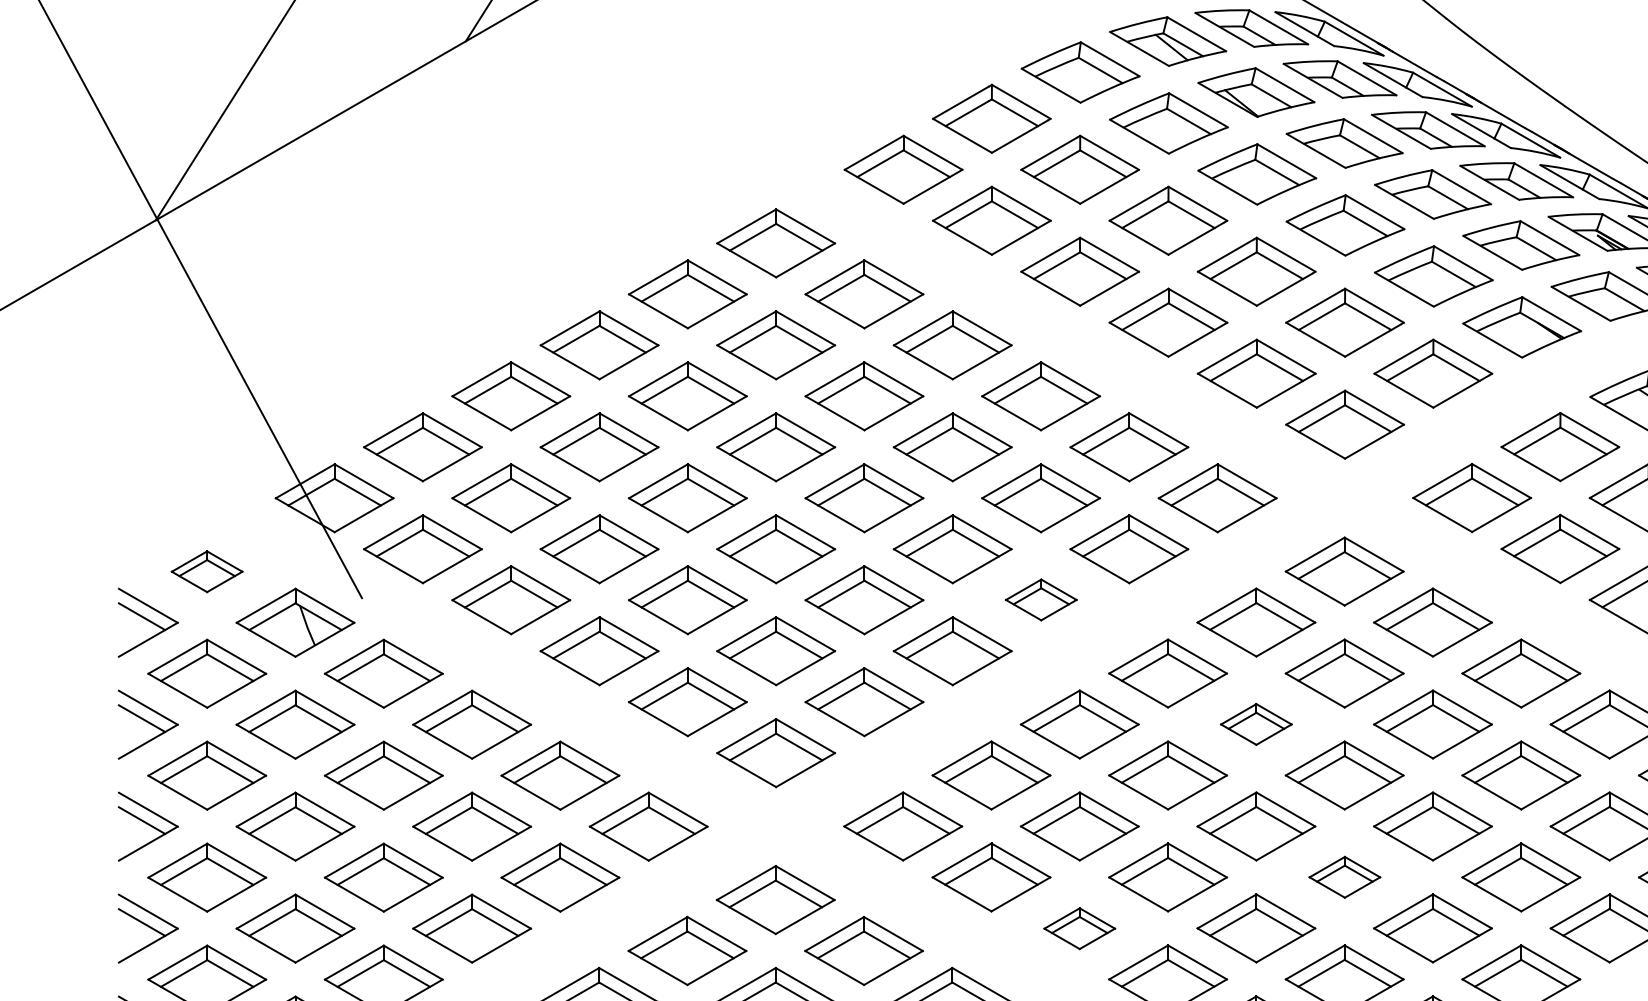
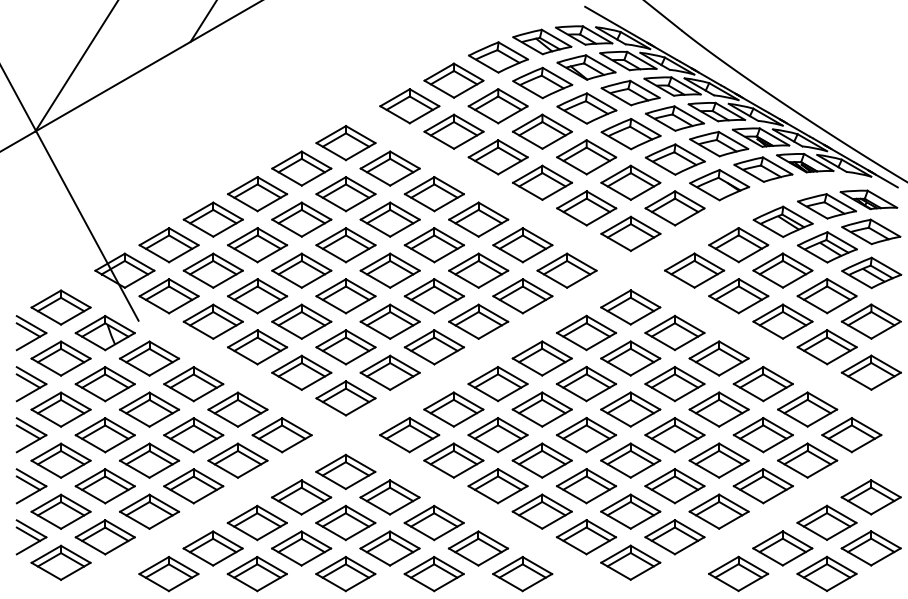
part: (206, 571) -> (60, 307), size x1.67
part: (1040, 599) -> (478, 321), size x1.67
part: (1256, 723) -> (586, 383), size x1.67
part: (1344, 877) -> (630, 460), size x1.67
part: (1078, 929) -> (497, 486), size x1.67

